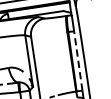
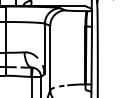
line: (78, 60) -> (91, 55), dashed -> solid

